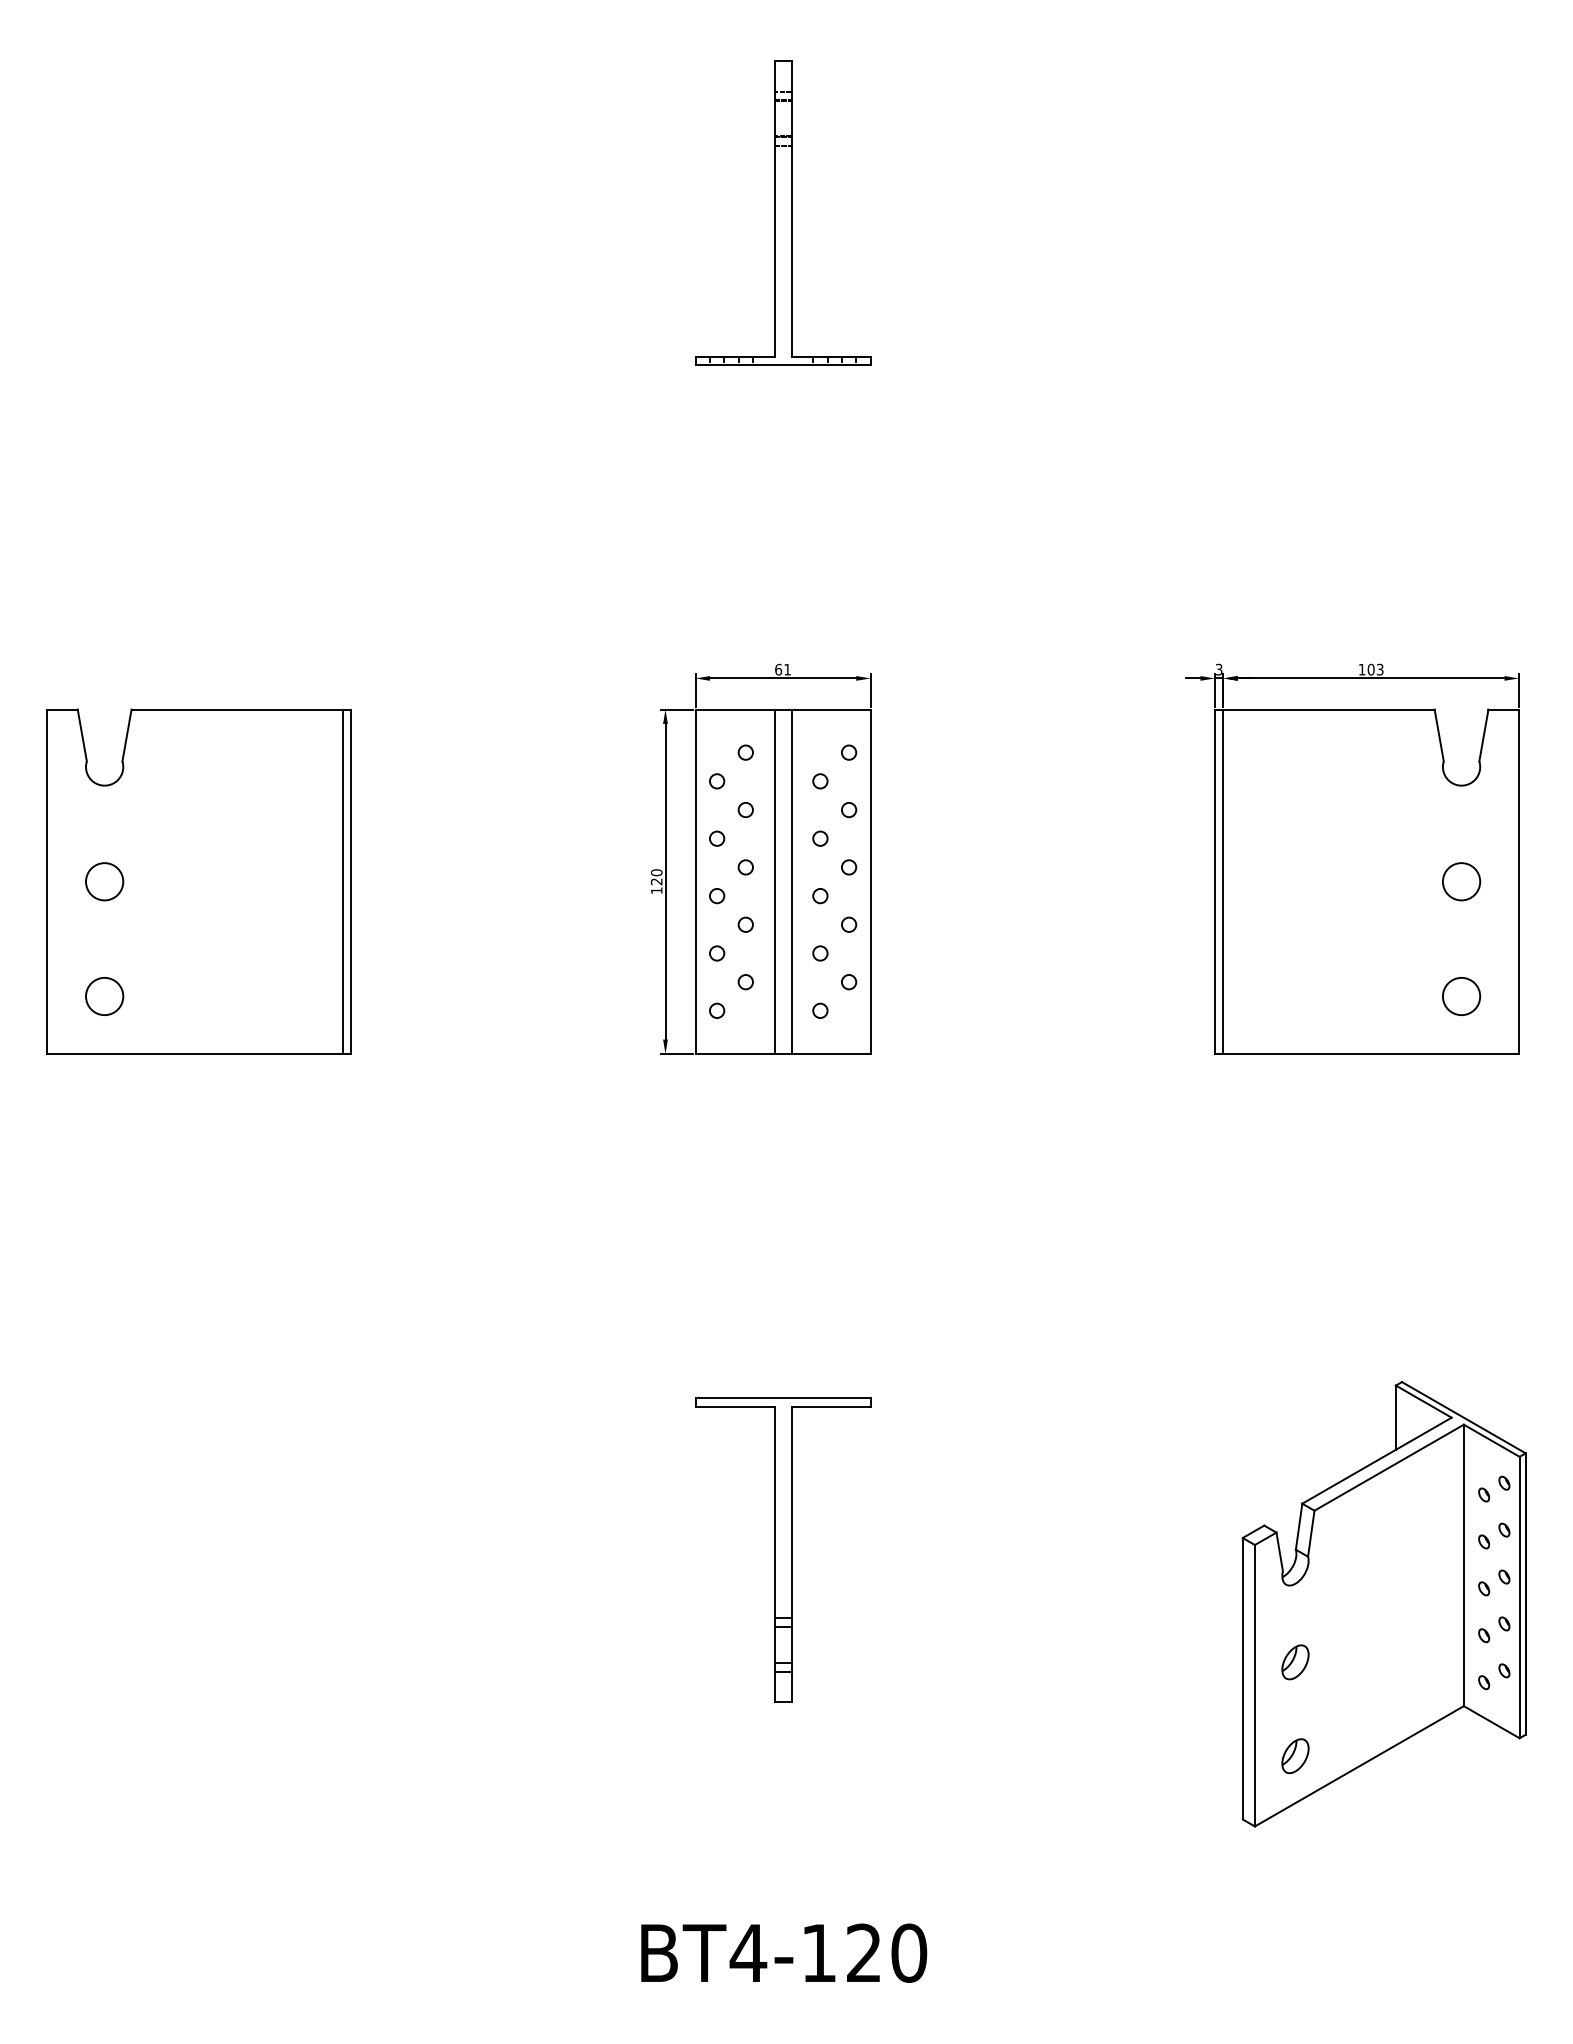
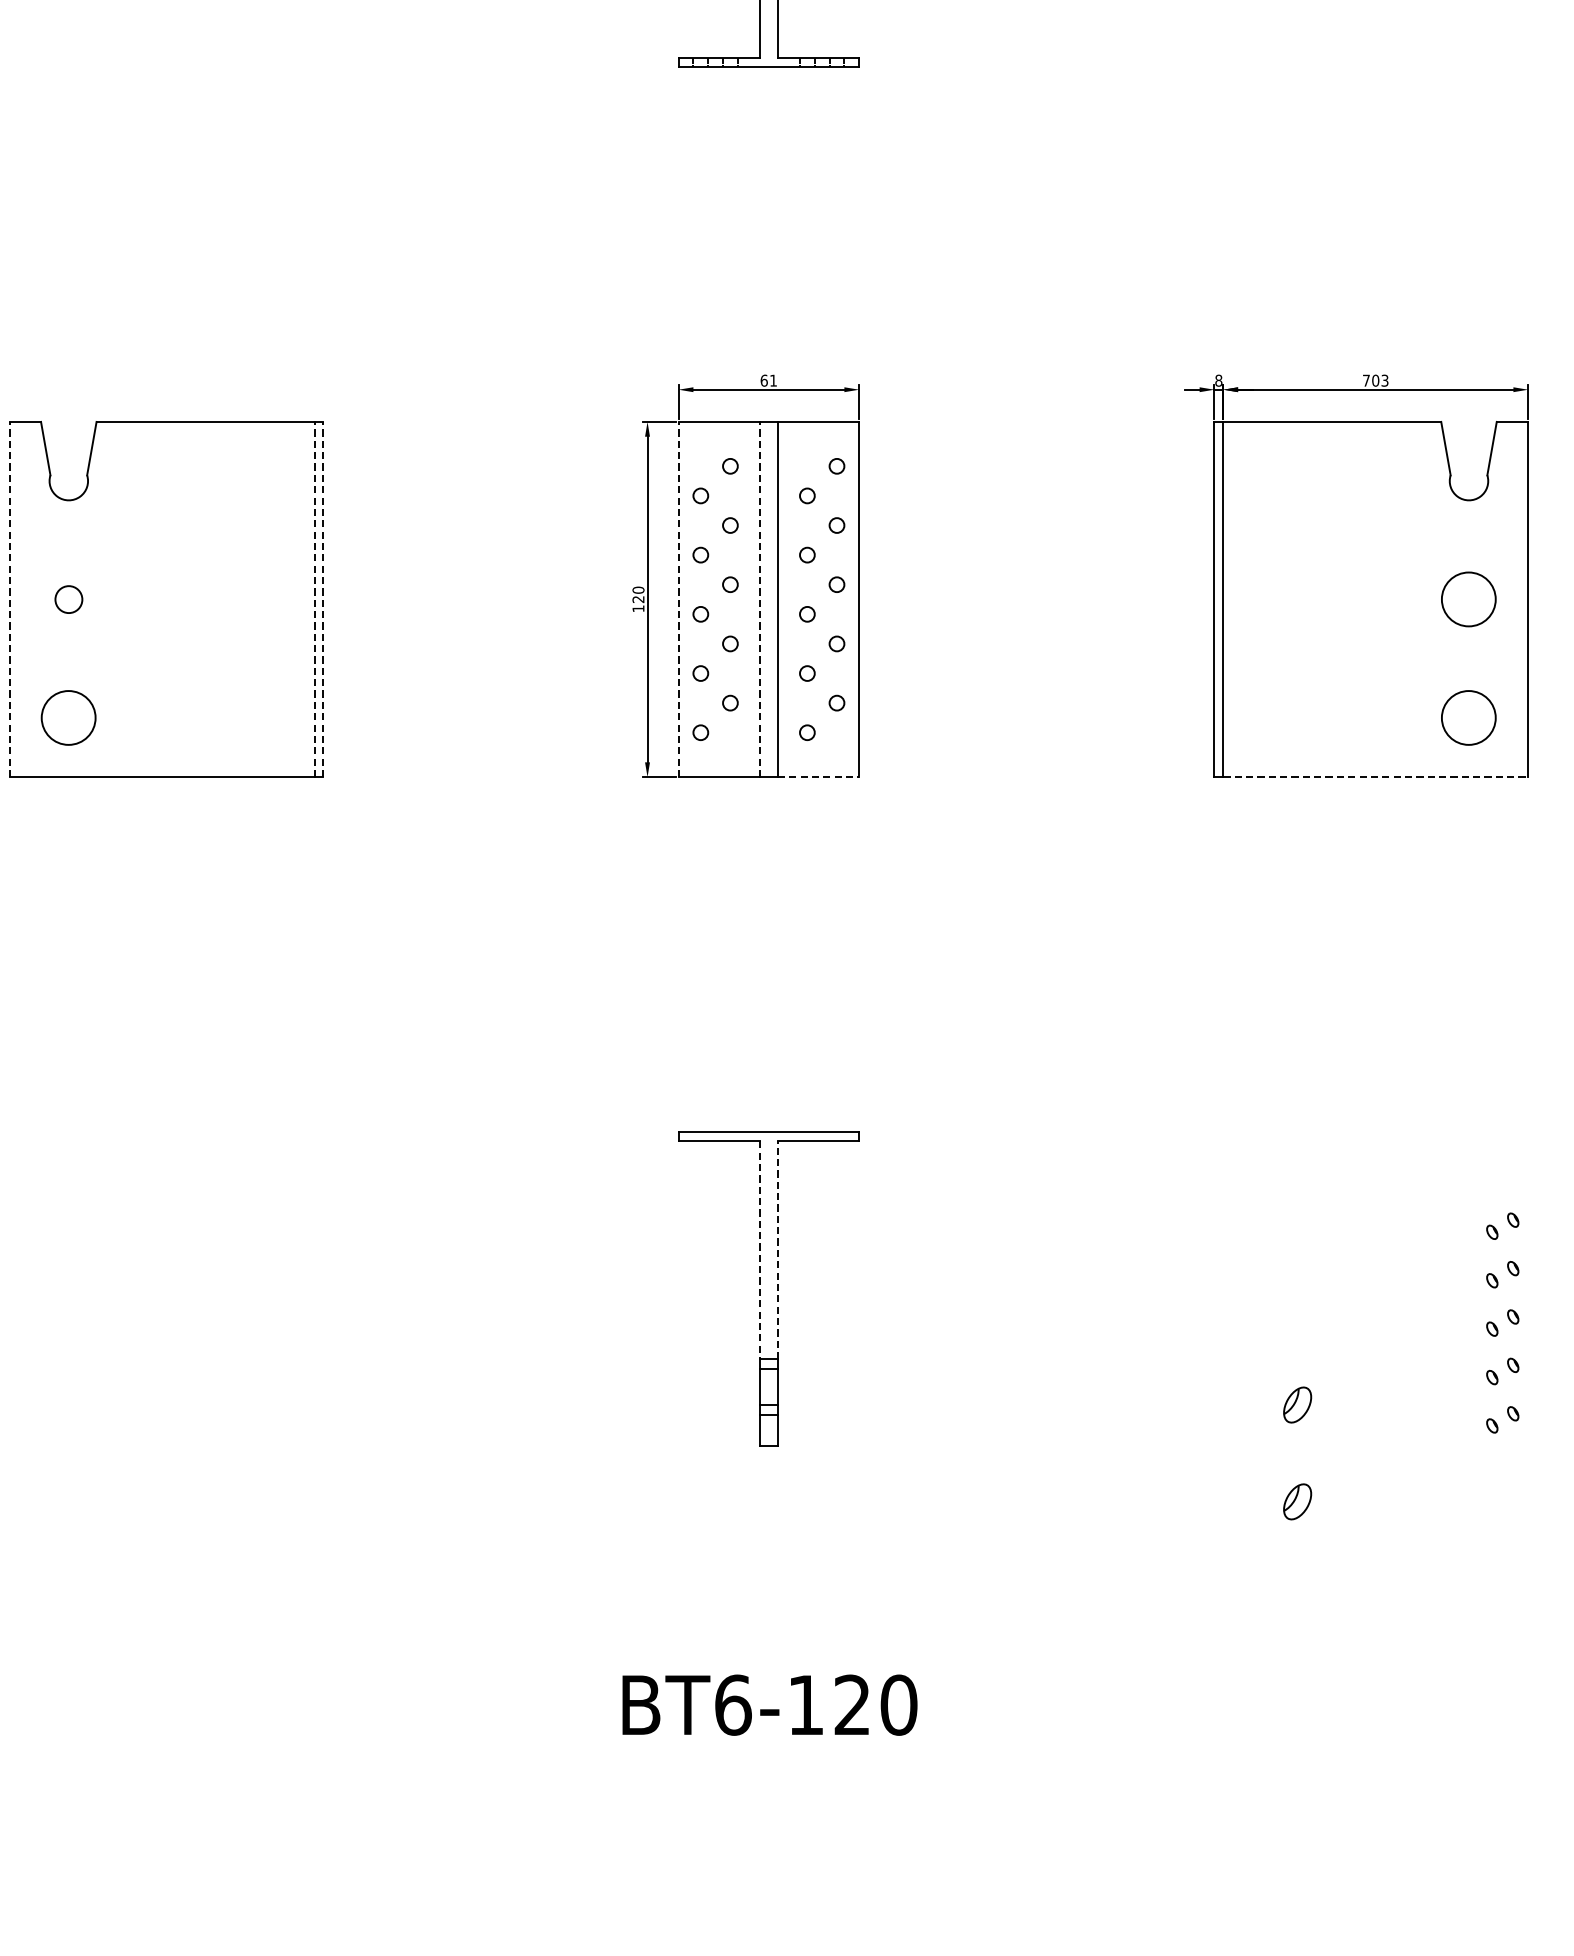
text: (1218, 669) -> (1218, 380), 3 -> 8
text: (1361, 669) -> (1365, 380), 103 -> 703
line: (47, 881) -> (9, 599), solid -> dashed
circle: (104, 881) -> (68, 599), size x0.7
line: (342, 881) -> (314, 599), solid -> dashed
line: (351, 881) -> (323, 599), solid -> dashed
line: (695, 881) -> (678, 599), solid -> dashed
line: (774, 881) -> (760, 599), solid -> dashed
circle: (1461, 881) -> (1468, 599), size x1.4
circle: (104, 996) -> (68, 717), size x1.4
circle: (1461, 996) -> (1468, 717), size x1.4
line: (831, 1053) -> (818, 776), solid -> dashed
line: (1371, 1053) -> (1376, 776), solid -> dashed
line: (774, 1512) -> (760, 1250), solid -> dashed
line: (791, 1512) -> (777, 1250), solid -> dashed
part: (1383, 1604) -> (1388, 1345), removed
text: (748, 1952) -> (733, 1704), BT4-120 -> BT6-120

